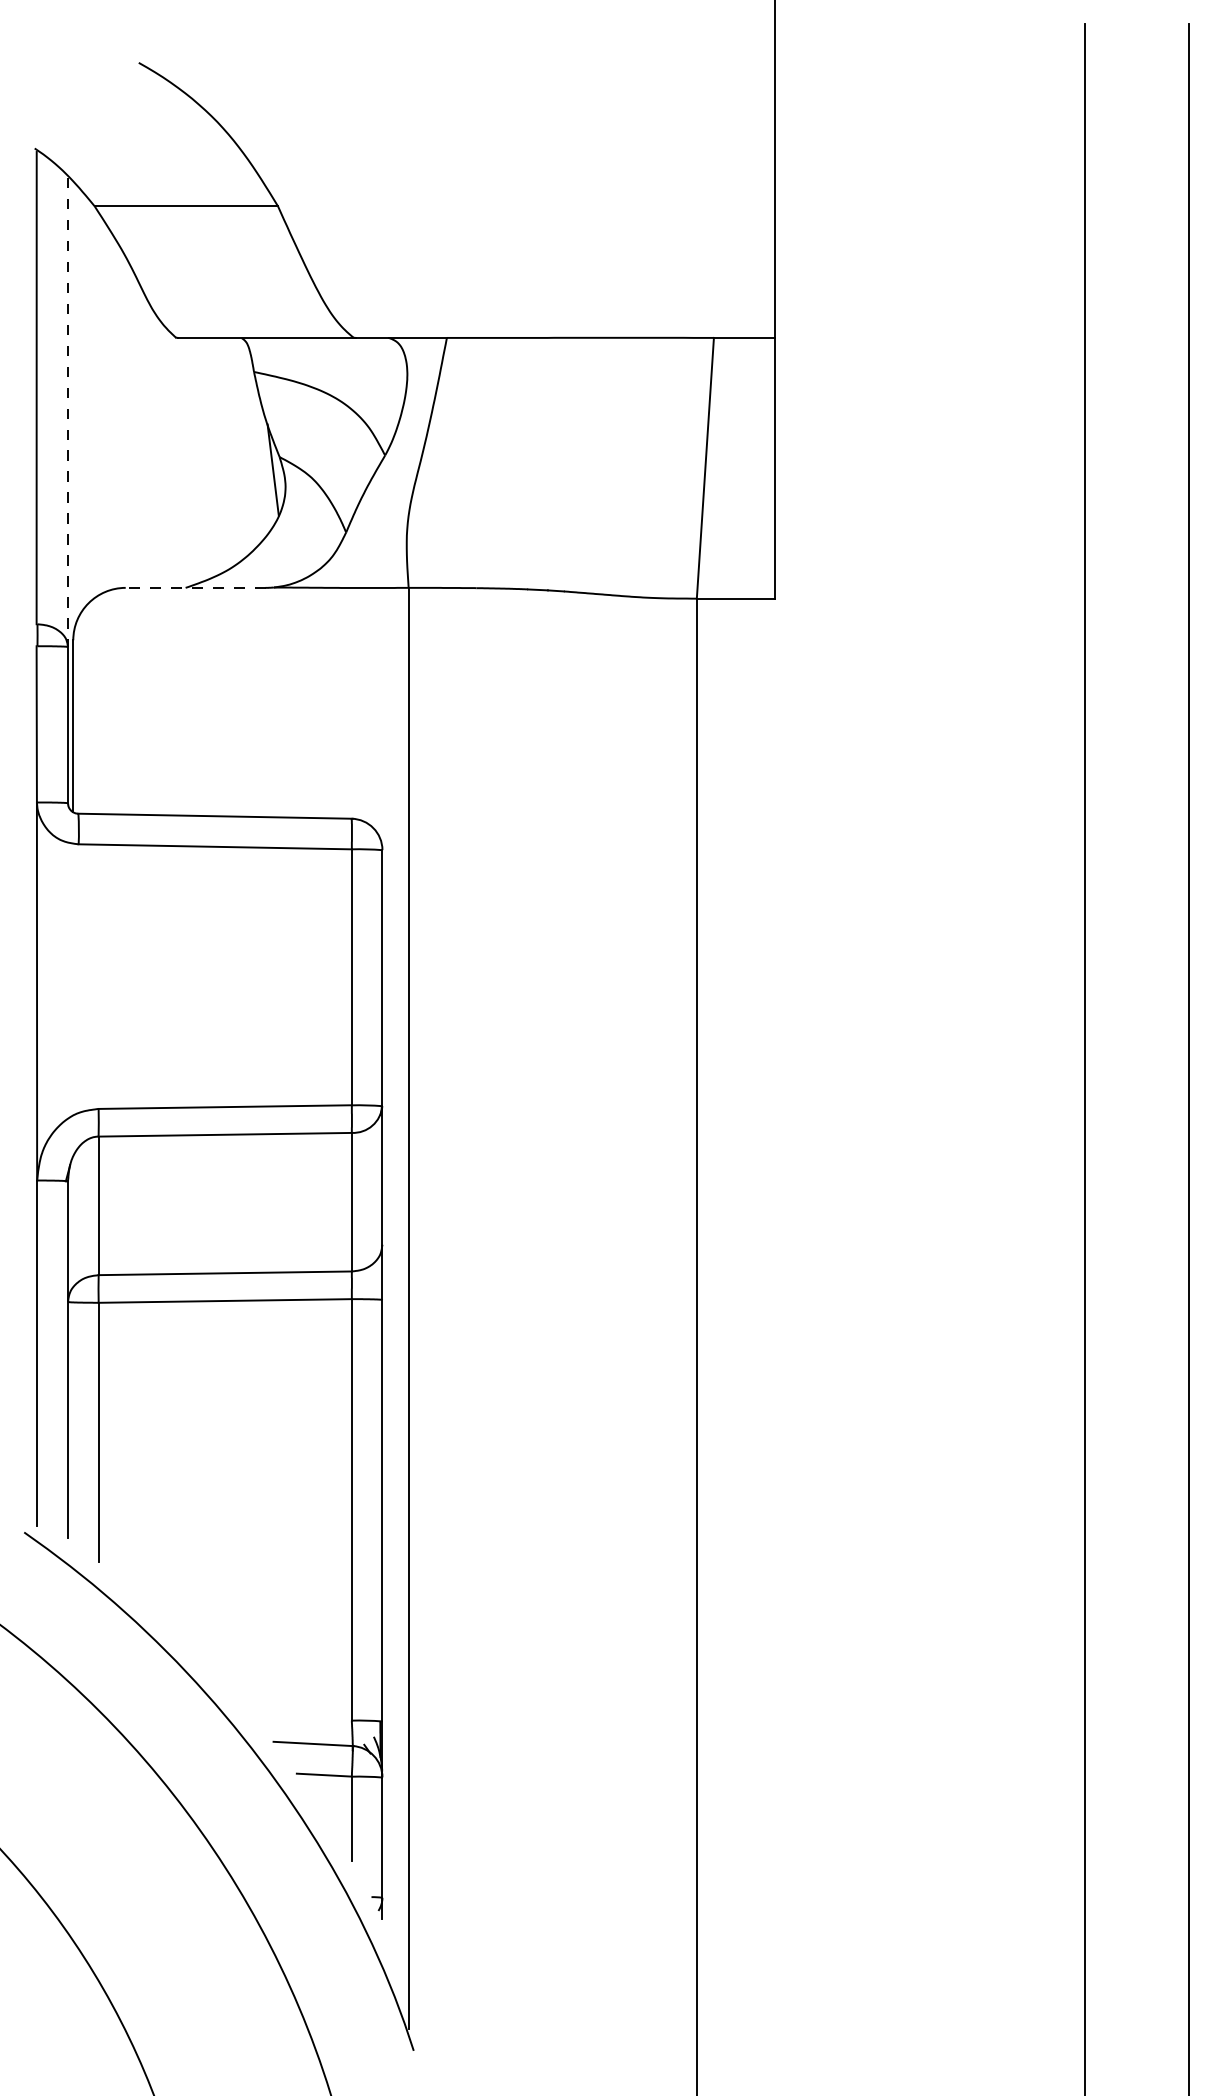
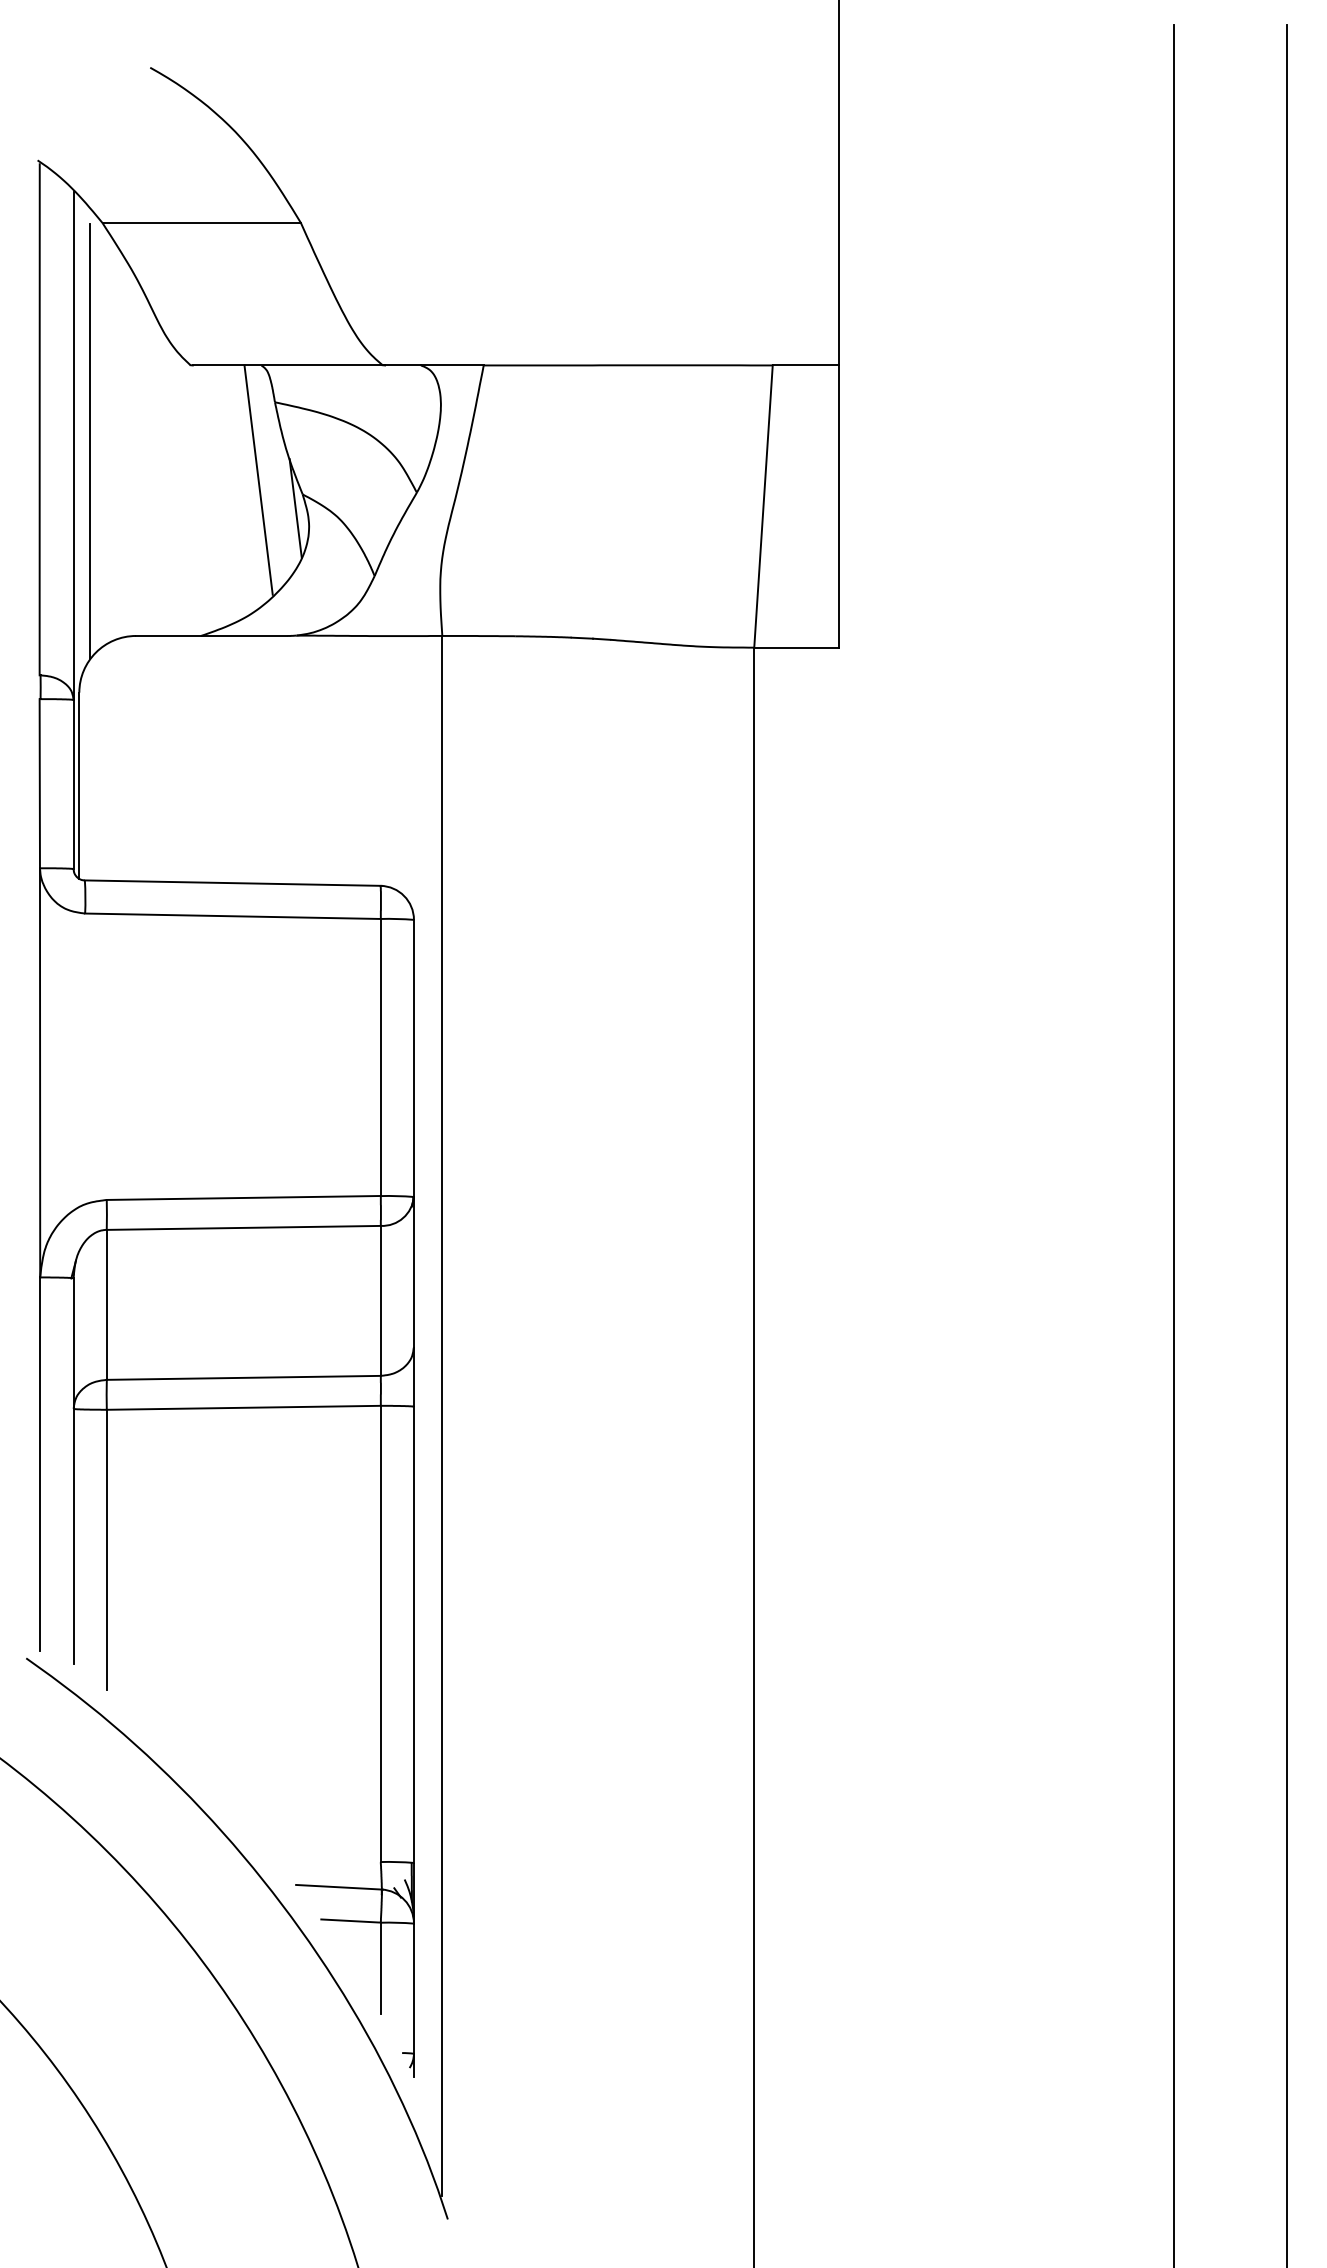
line: (83, 408) -> (90, 441), added
line: (67, 412) -> (73, 446), dashed -> solid
line: (238, 443) -> (258, 479), added
line: (195, 587) -> (211, 635), dashed -> solid

